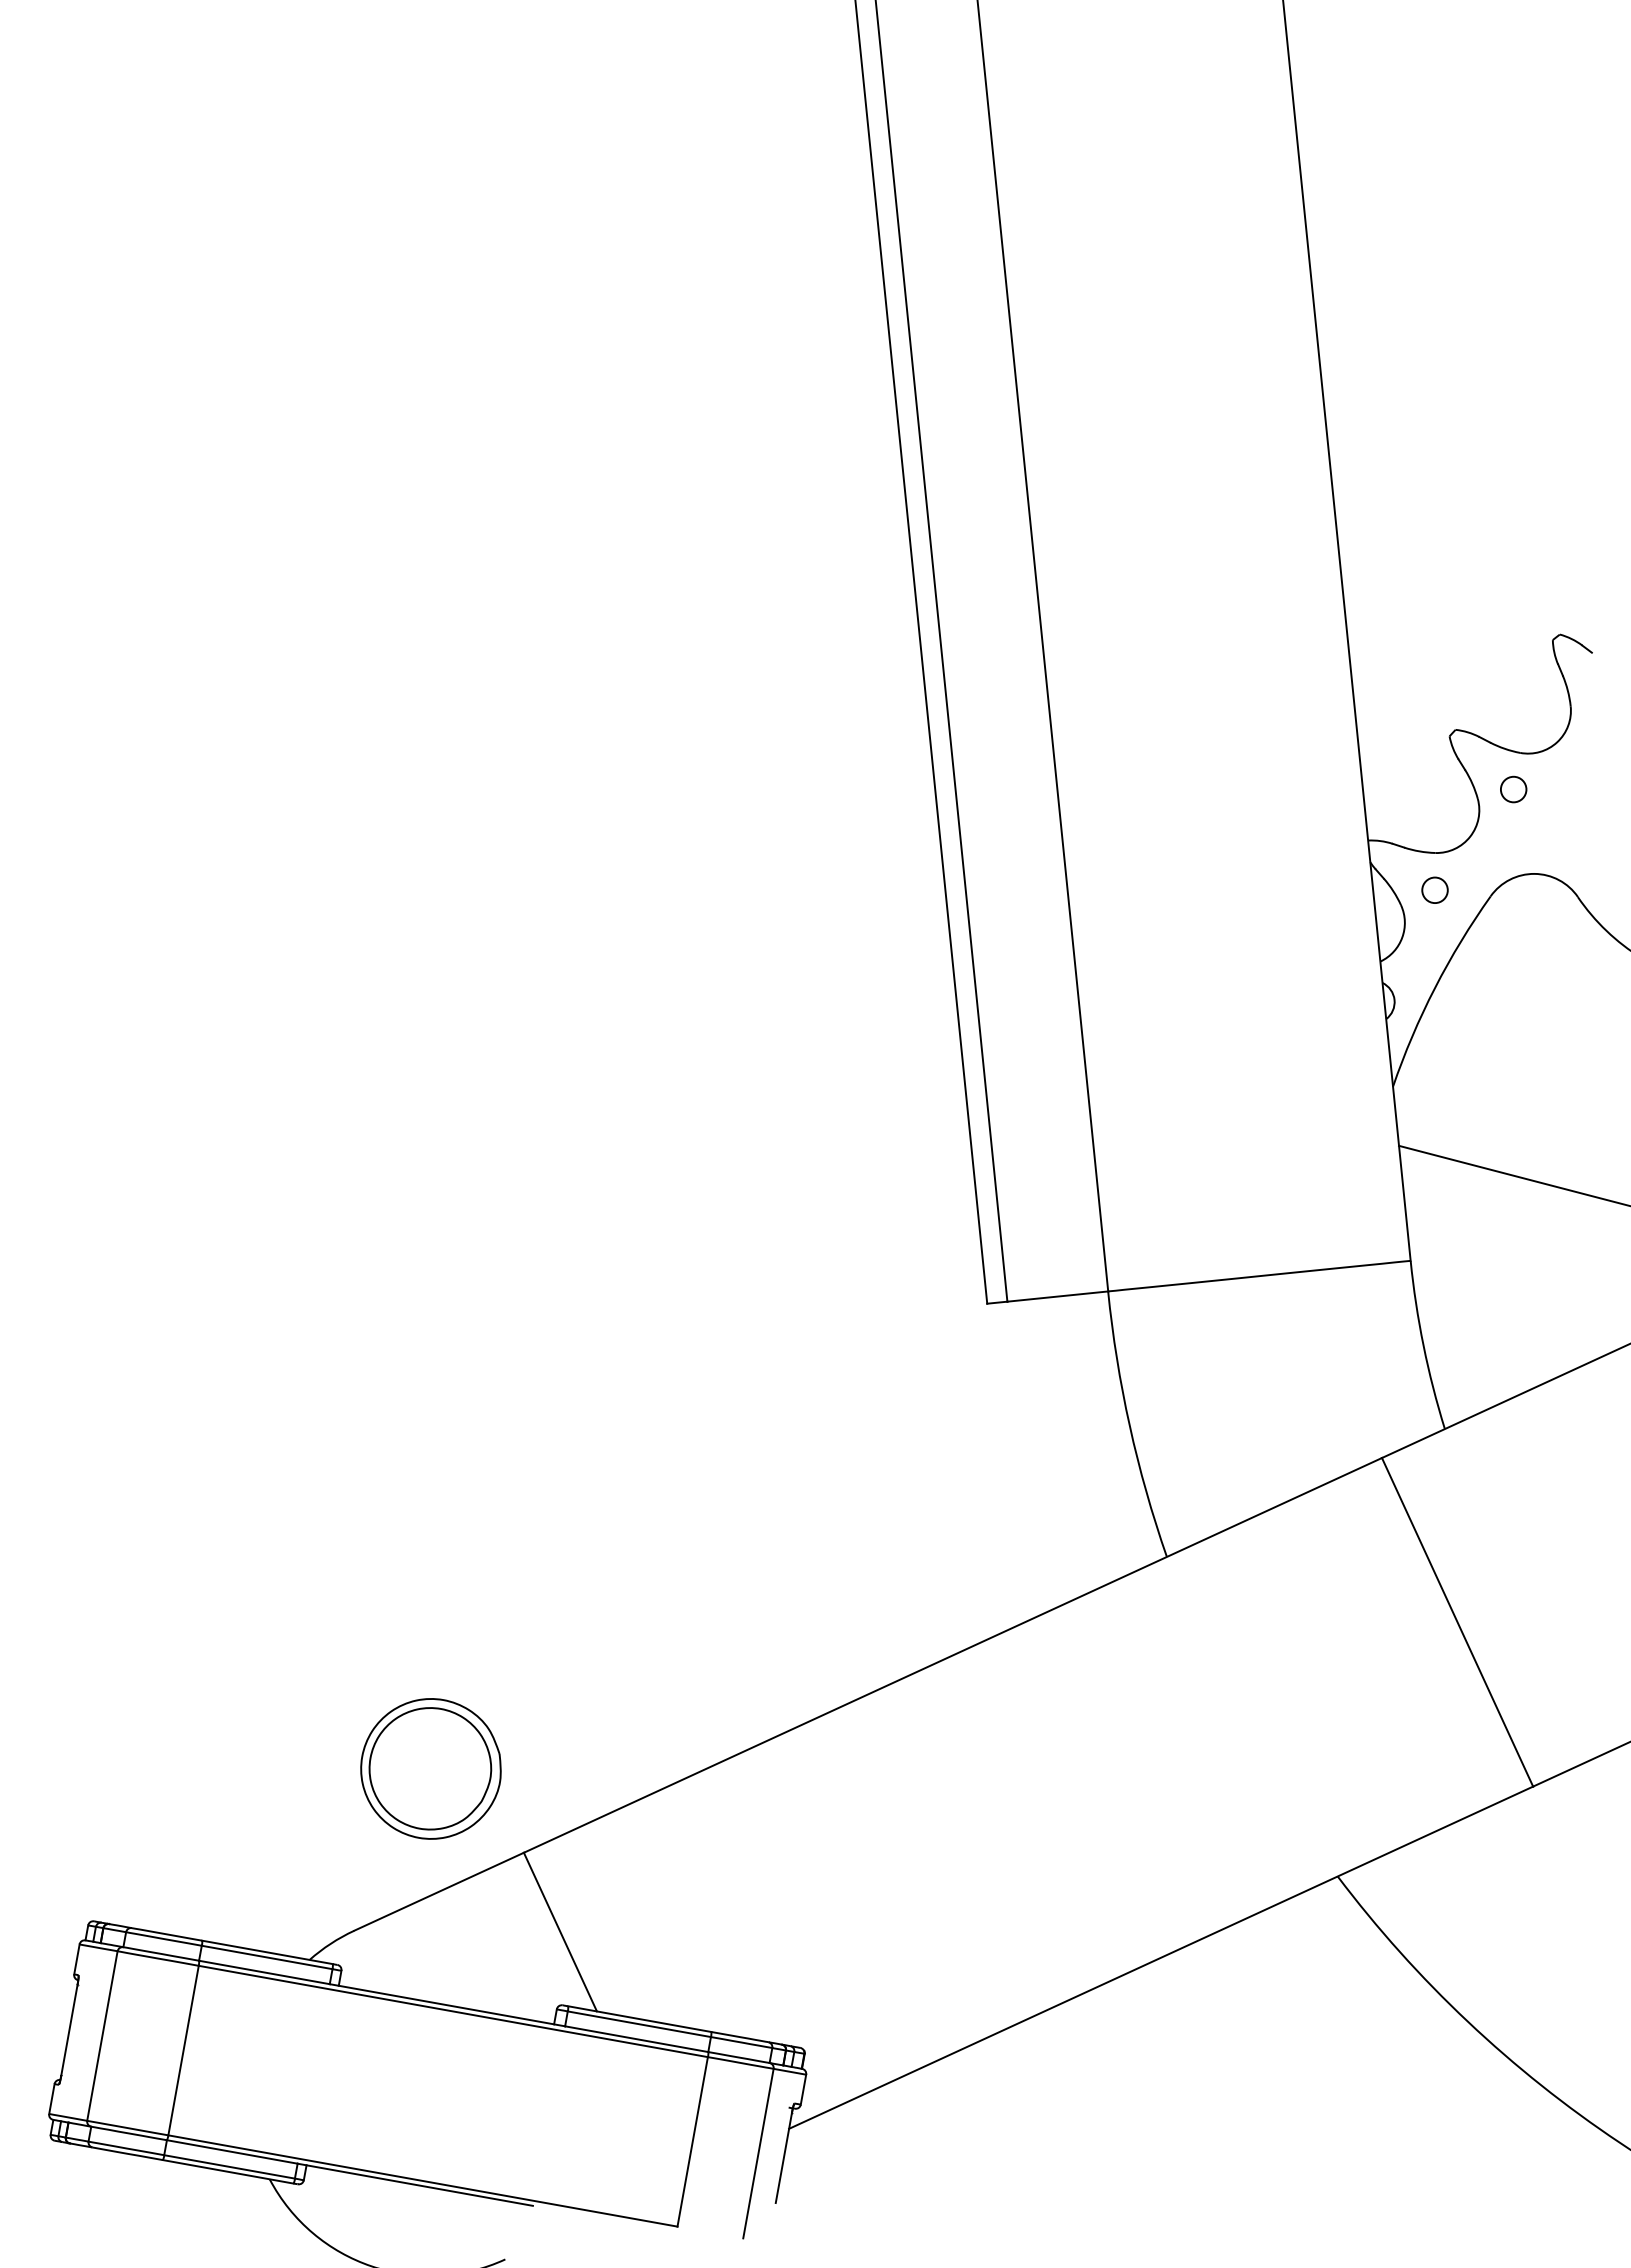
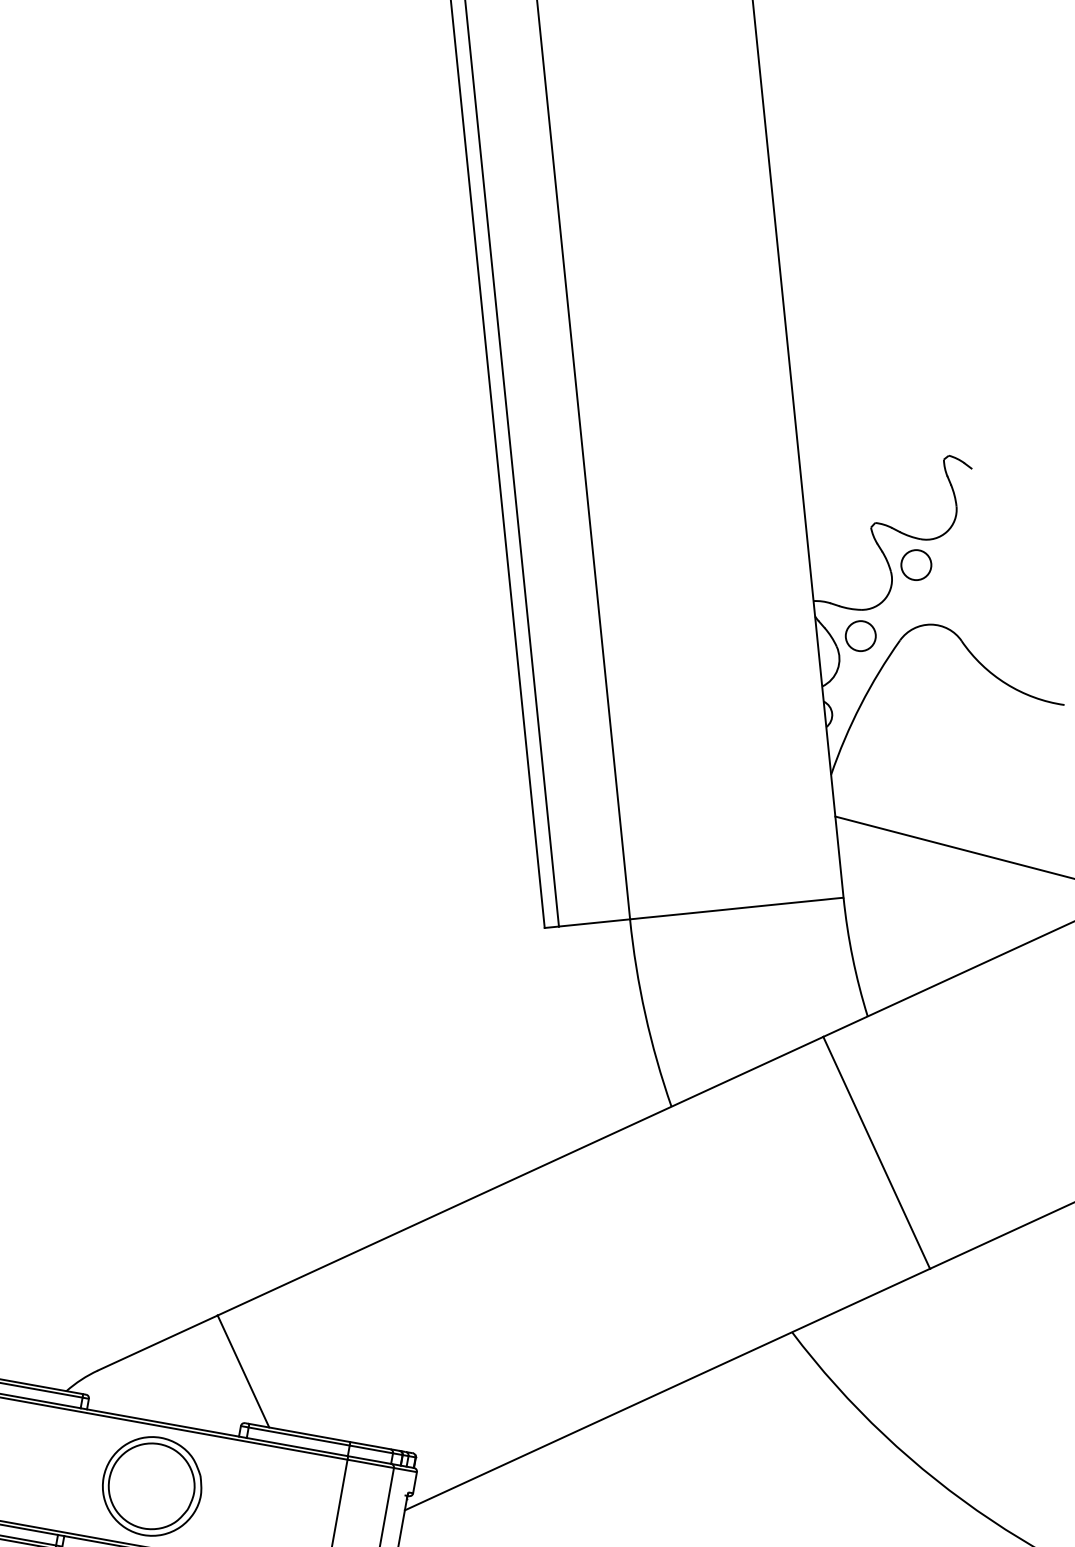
circle: (1513, 789) -> (916, 565), size x1.67
circle: (1434, 890) -> (860, 636), size x1.67
part: (430, 1768) -> (151, 1486), moved

